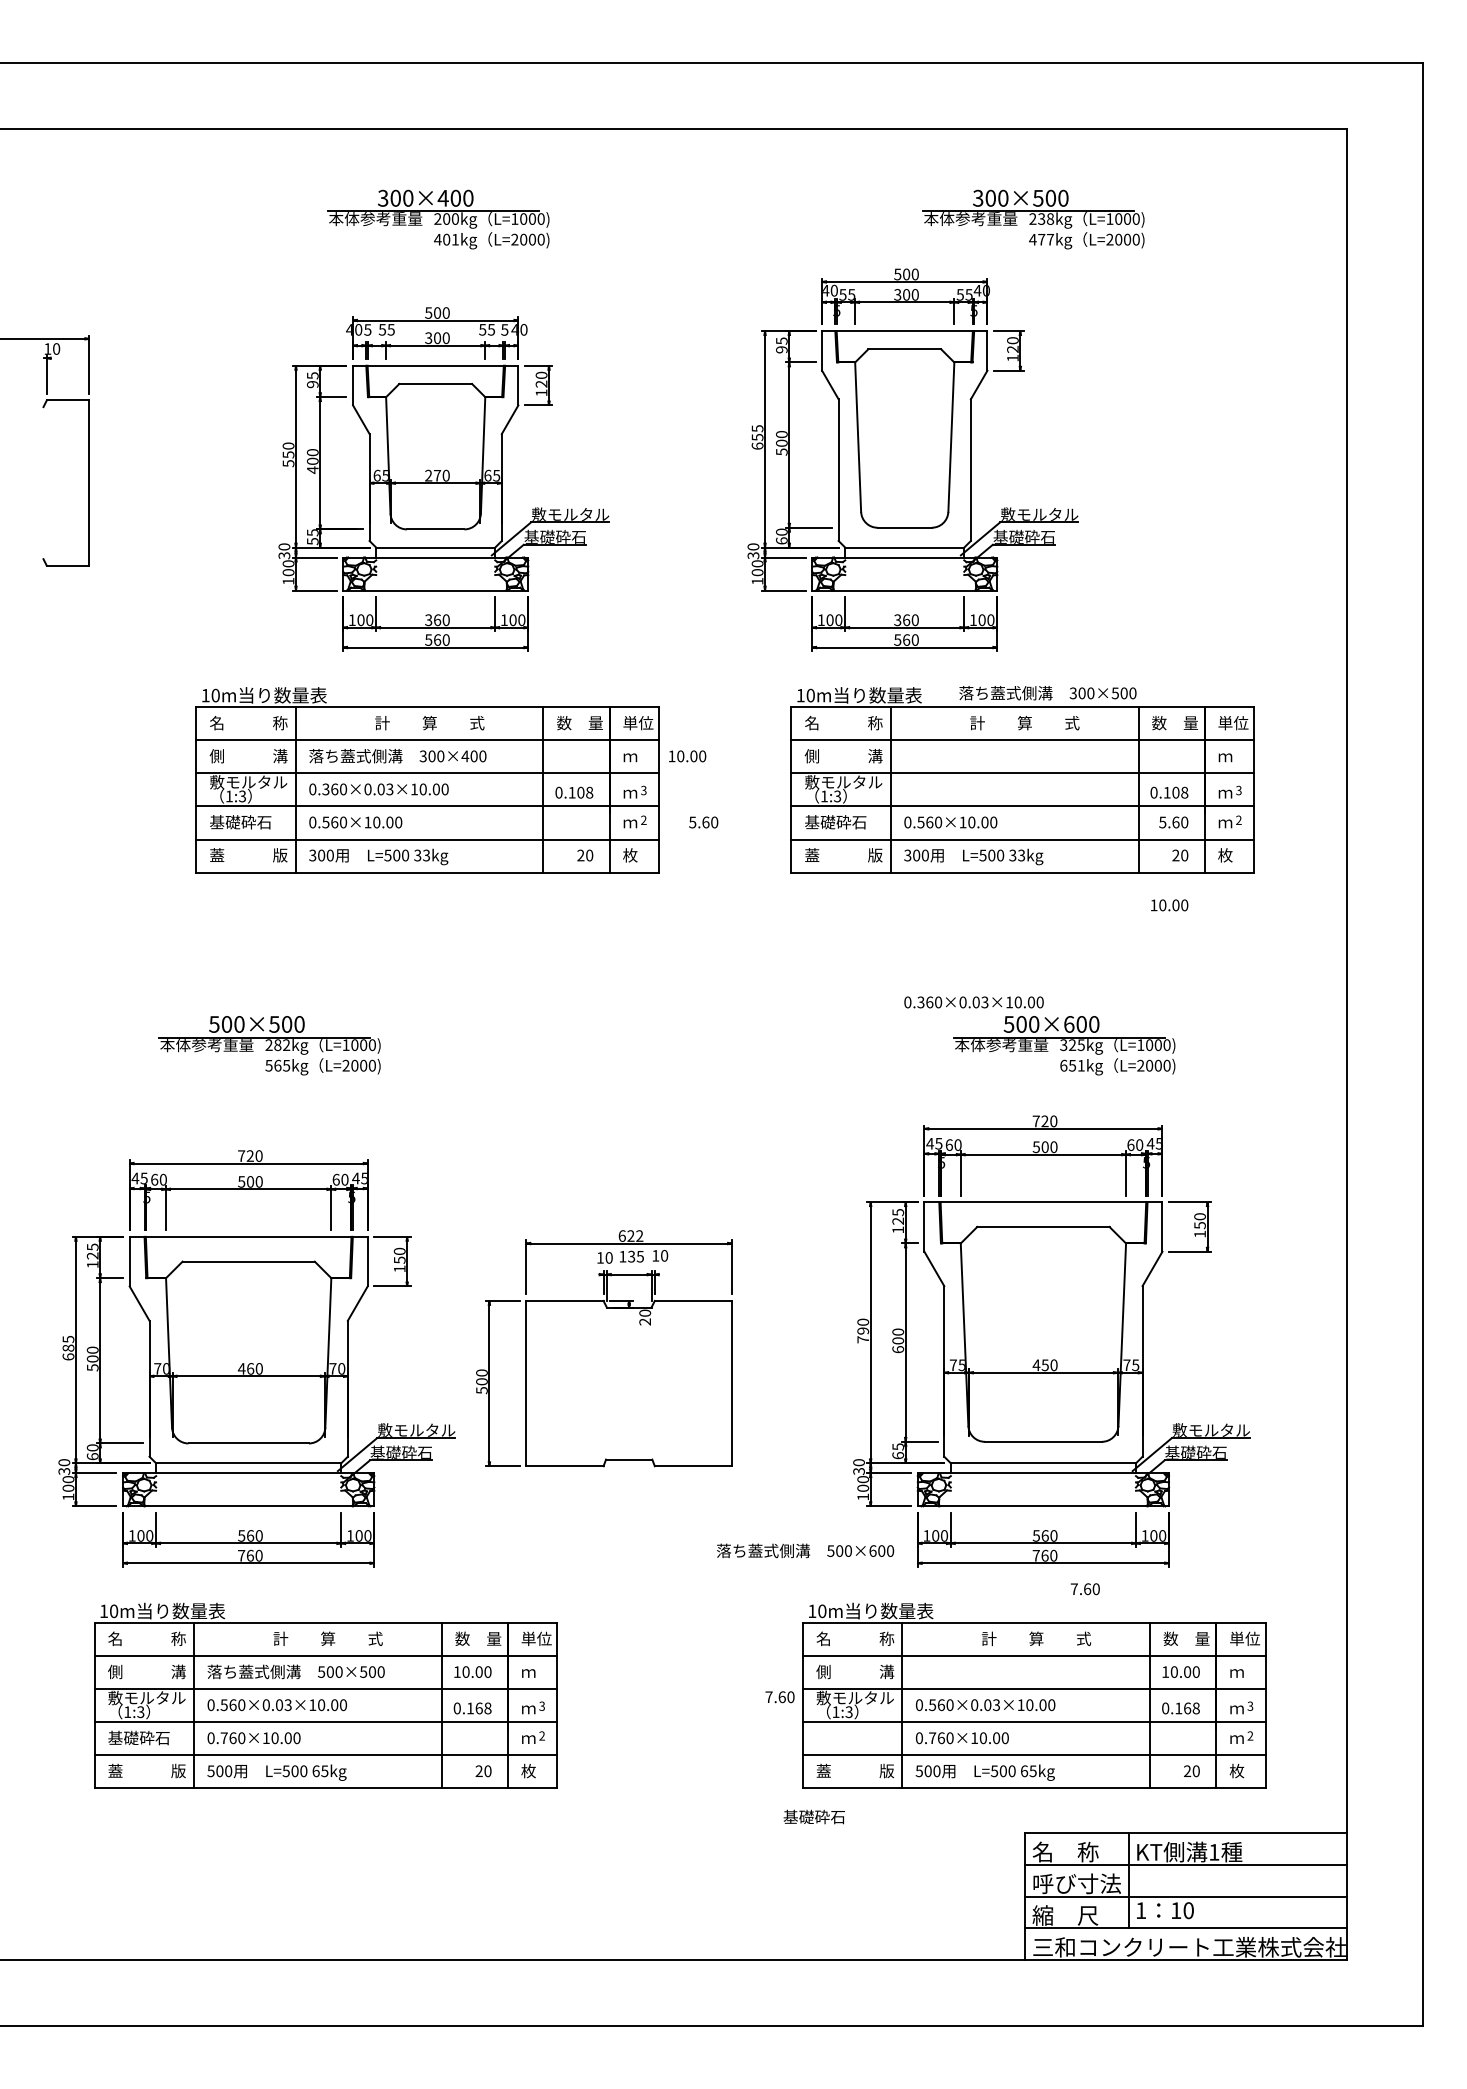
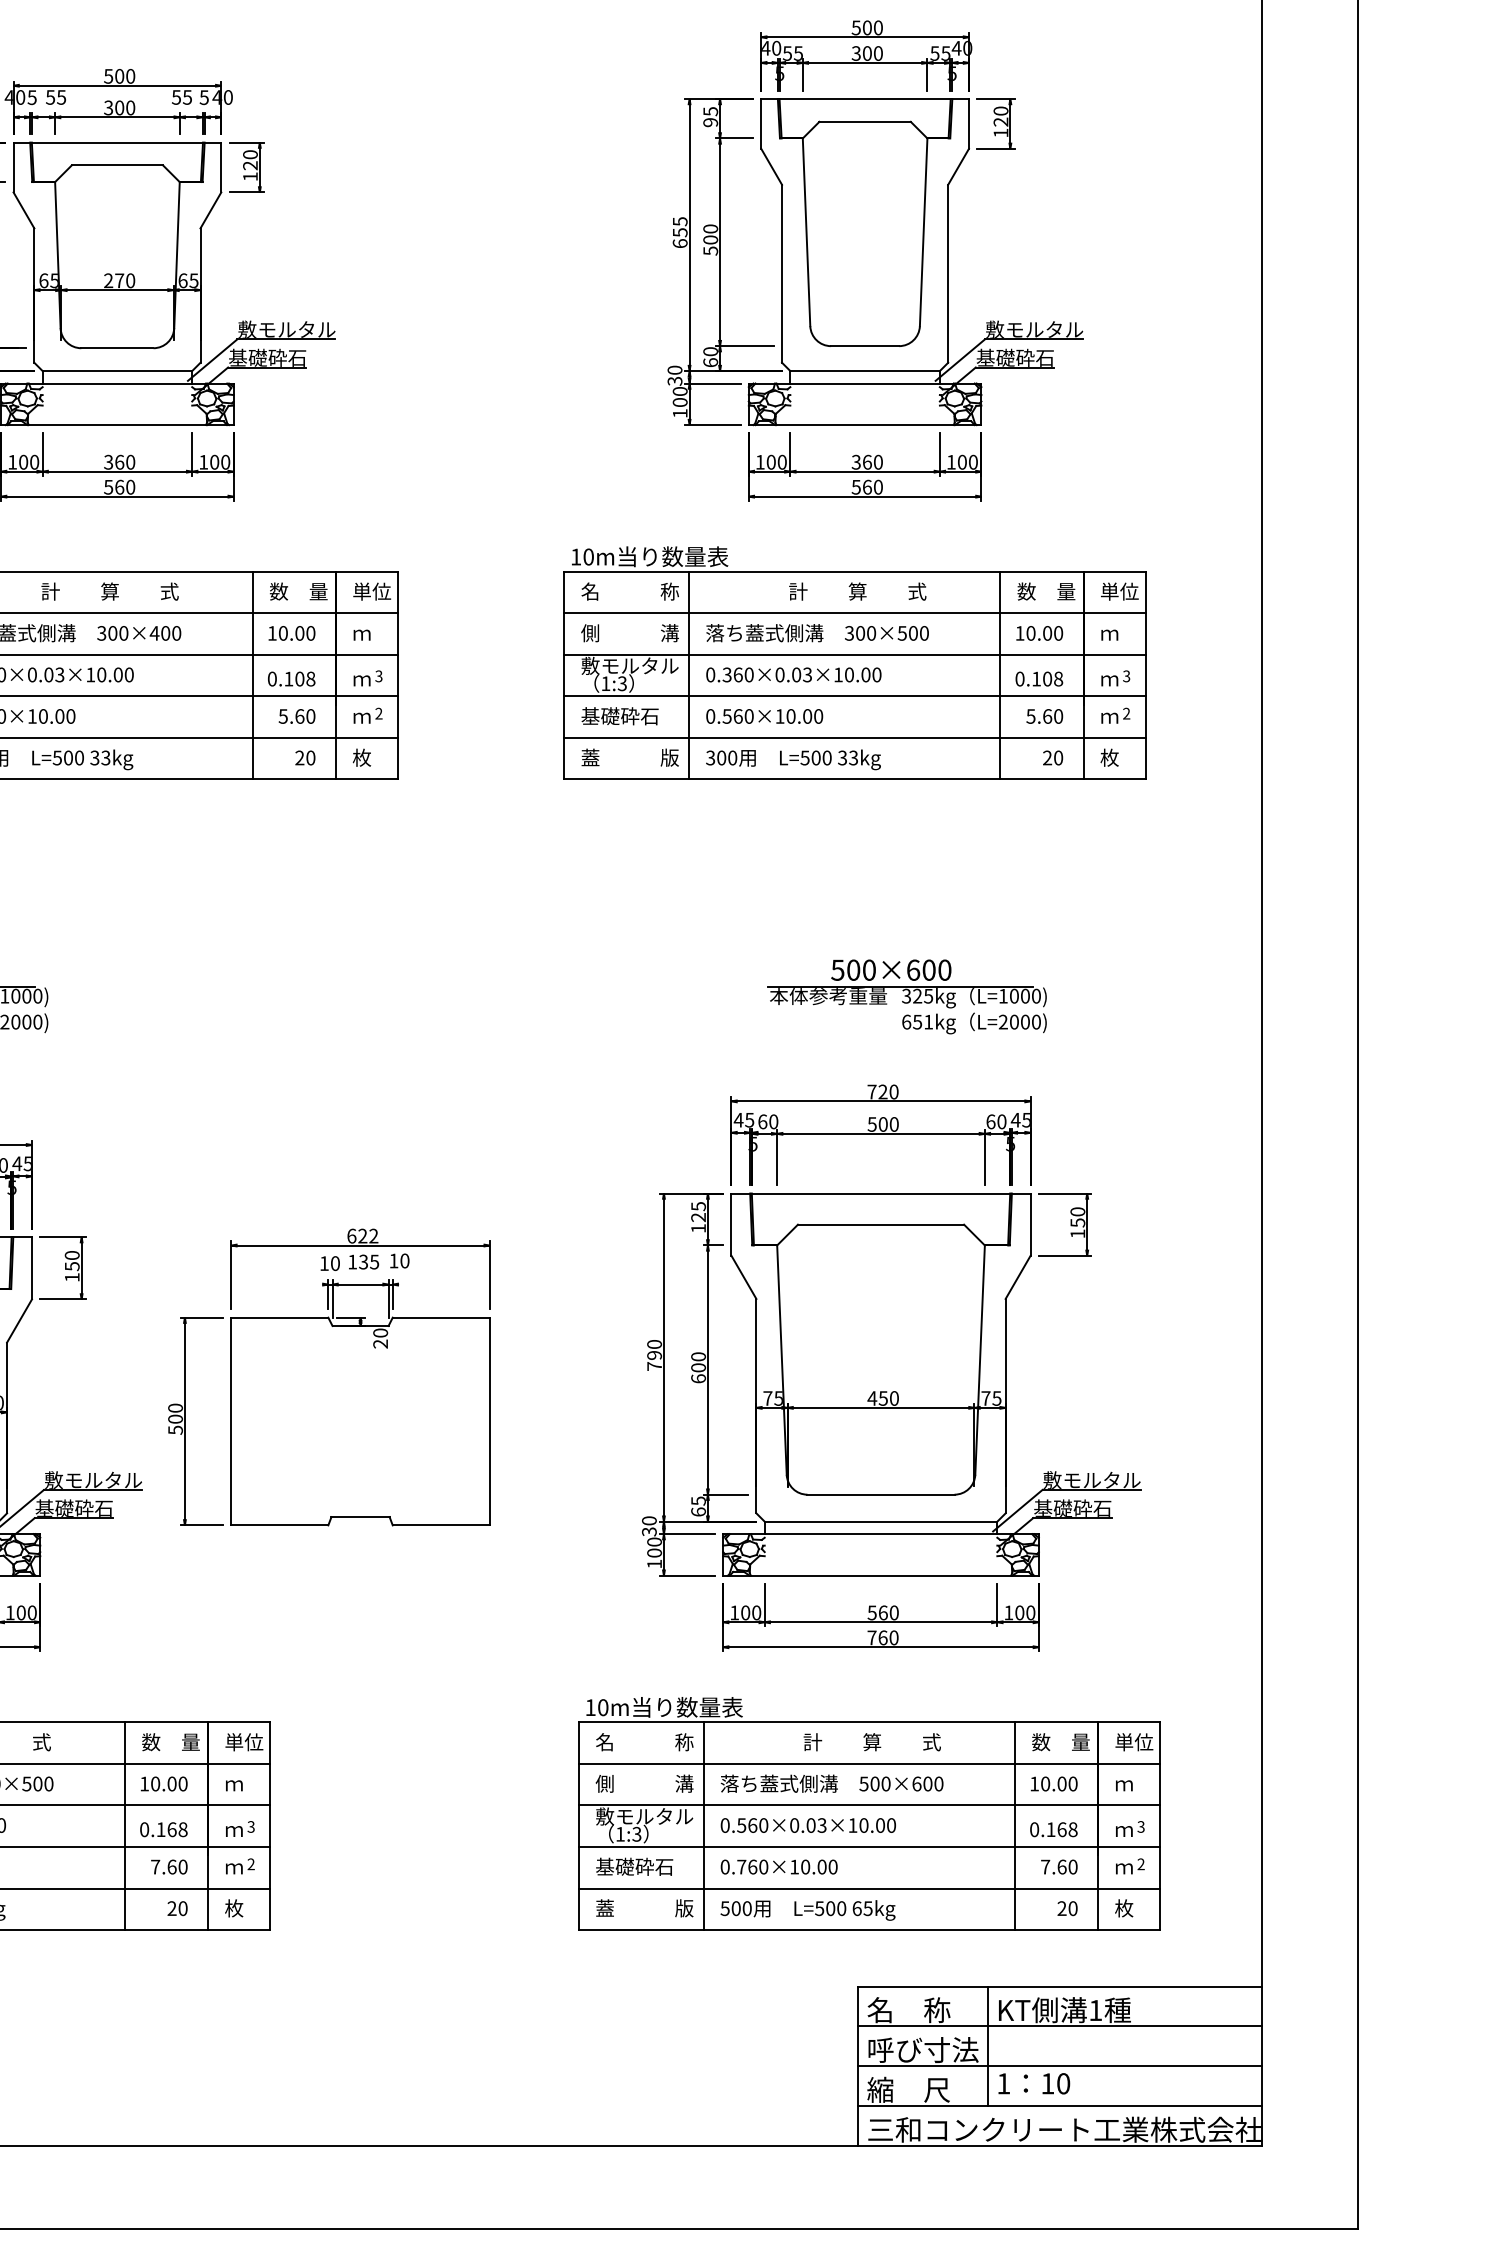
part: (912, 459) -> (874, 260), moved
text: (1047, 693) -> (817, 633), moved
text: (687, 756) -> (291, 633), moved
text: (703, 822) -> (296, 716), moved
text: (1169, 905) -> (1039, 633), moved
text: (973, 1002) -> (793, 675), moved
text: (805, 1550) -> (832, 1783), moved
text: (1085, 1589) -> (1059, 1867), moved
text: (779, 1697) -> (168, 1867), moved
text: (813, 1816) -> (633, 1866), moved

